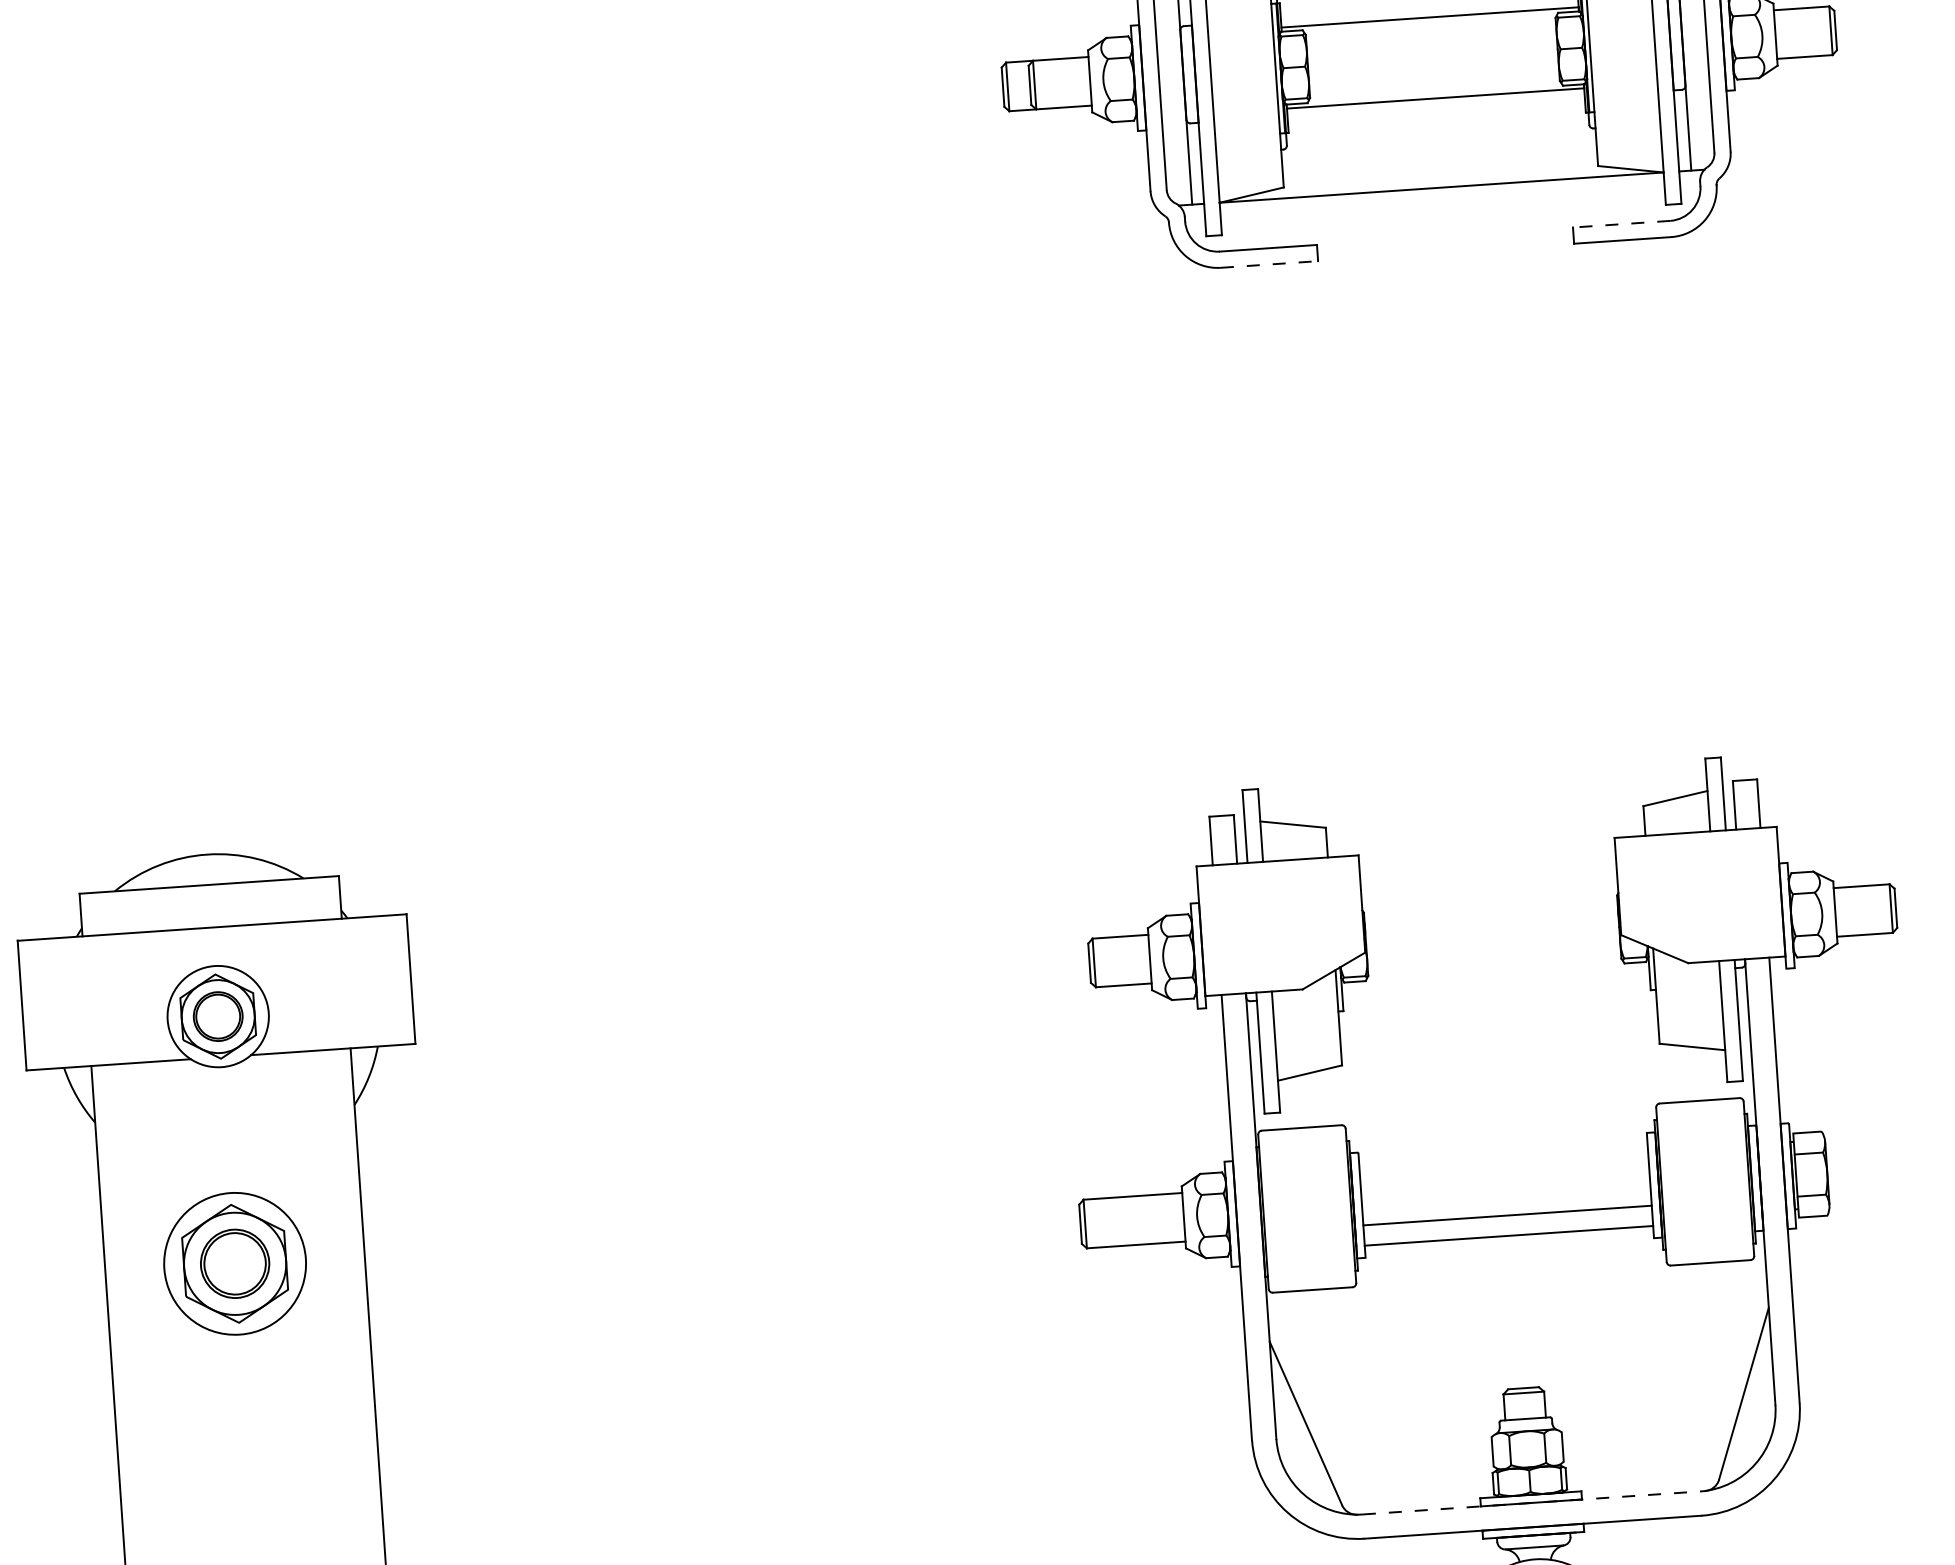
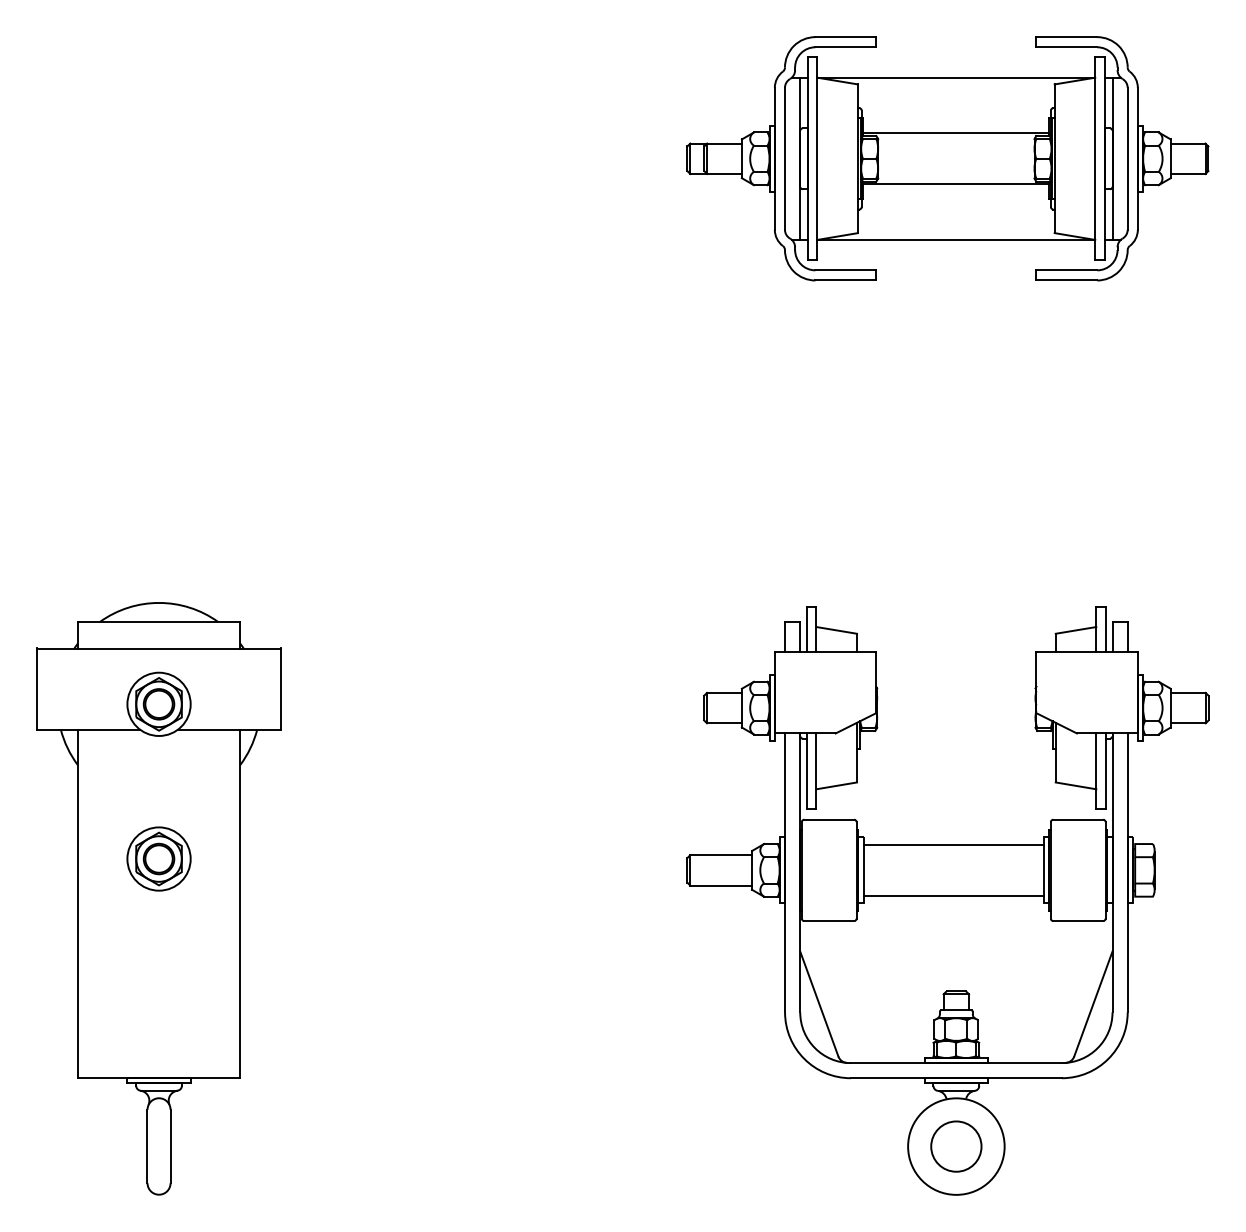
line: (1621, 224) -> (1066, 270), dashed -> solid
line: (1270, 264) -> (846, 280), dashed -> solid
line: (1507, 1216) -> (953, 845), moved
part: (234, 1263) -> (158, 858), size x0.71
line: (1531, 1503) -> (956, 1063), dashed -> solid

